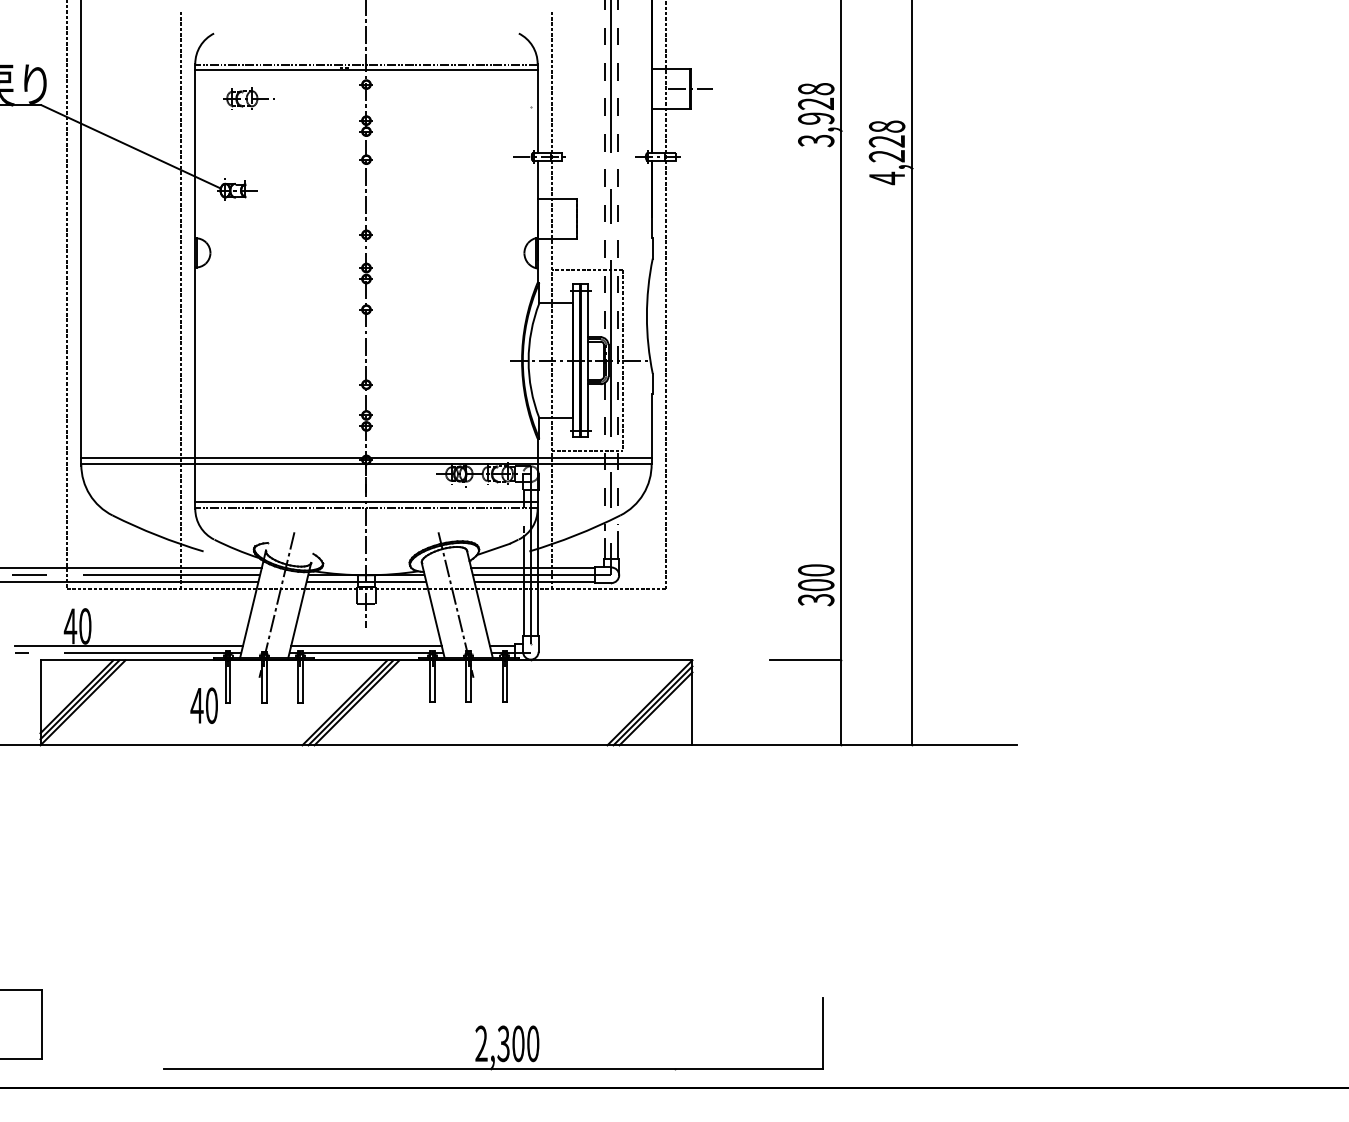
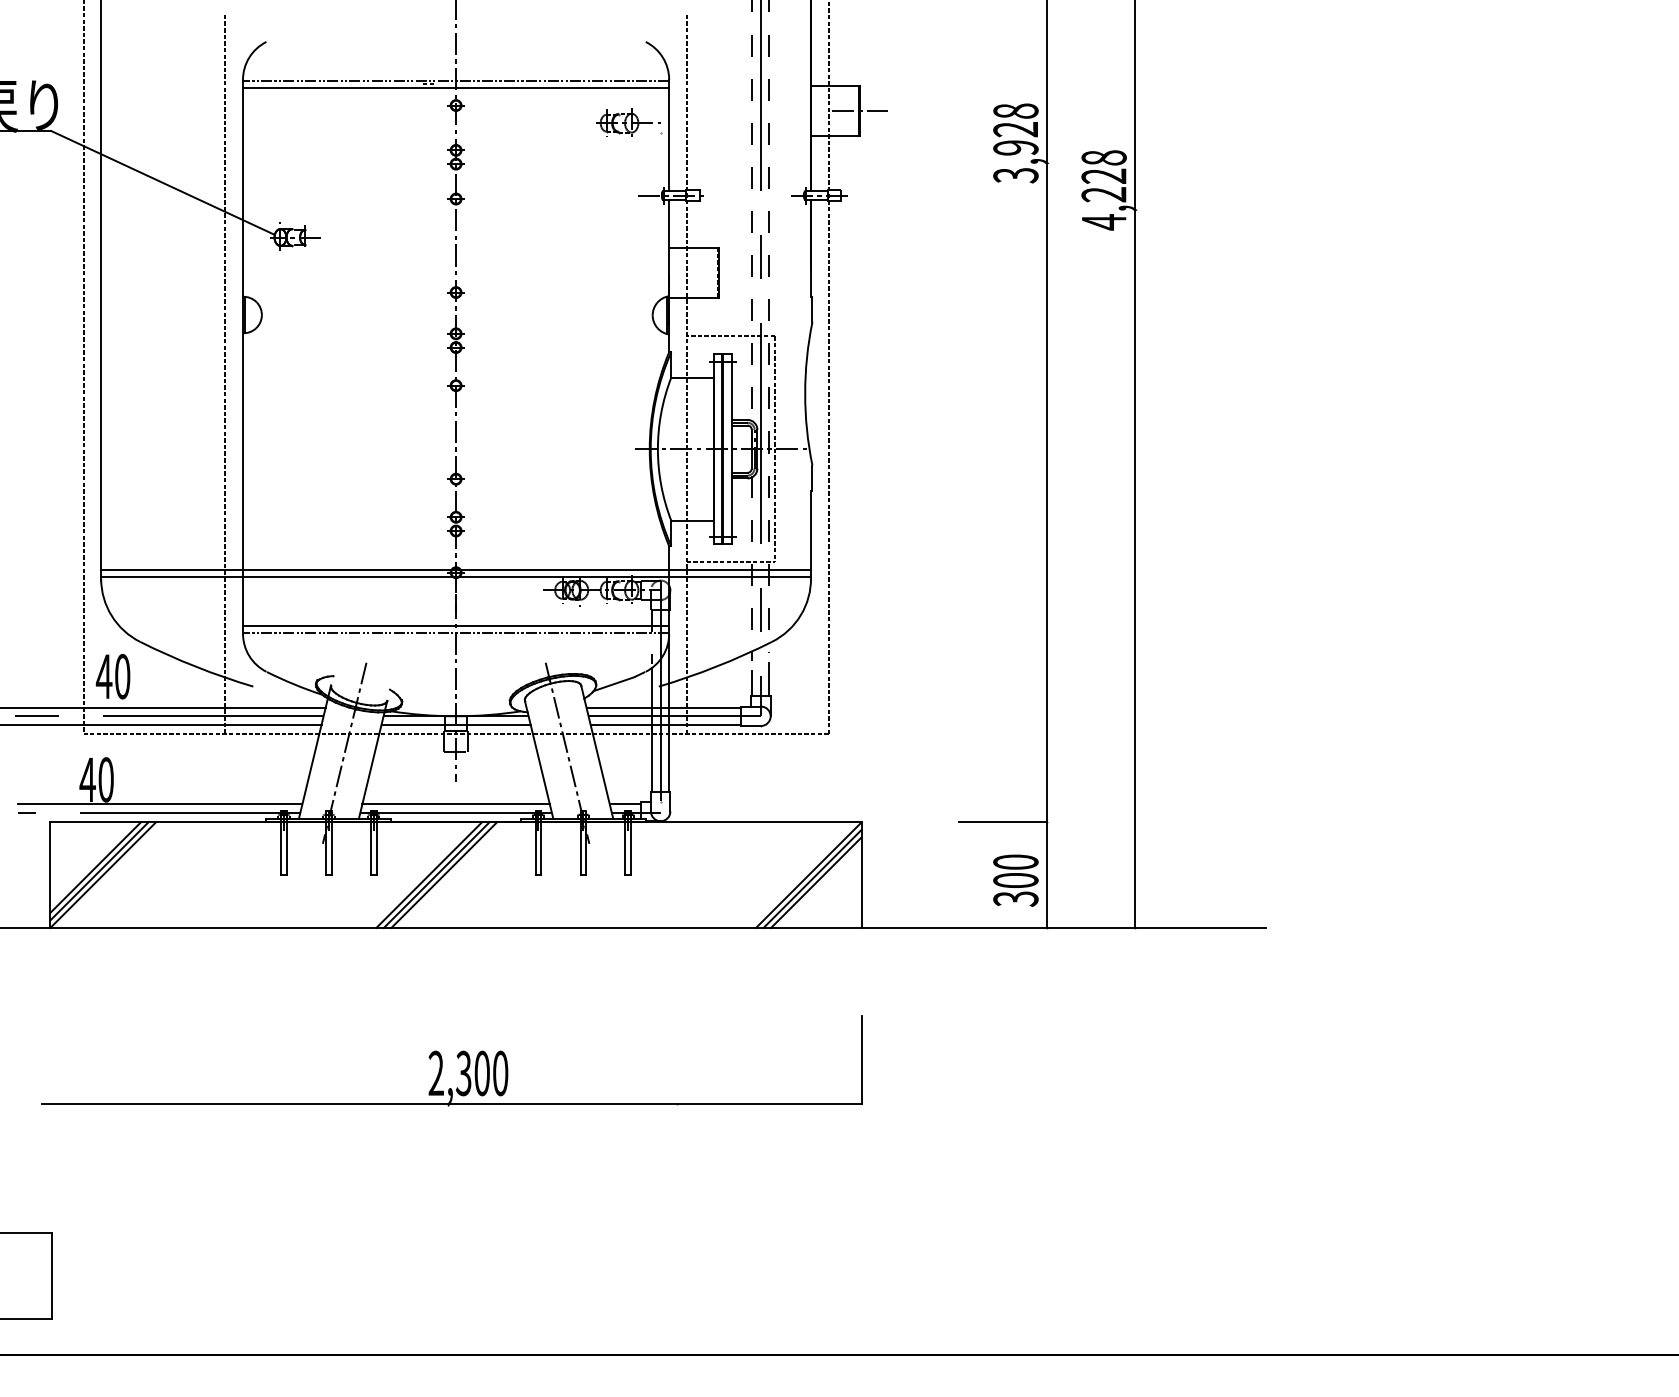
part: (249, 98) -> (628, 122), moved
text: (815, 585) -> (1015, 880), moved
text: (203, 705) -> (112, 676), moved
part: (498, 1031) -> (457, 1058), moved

